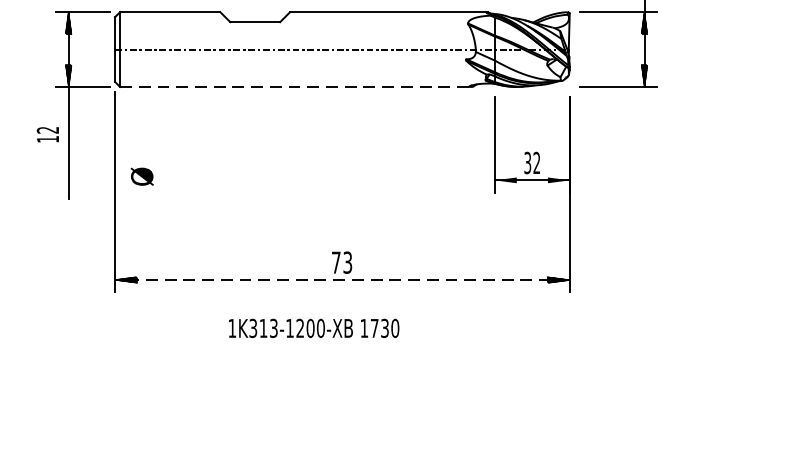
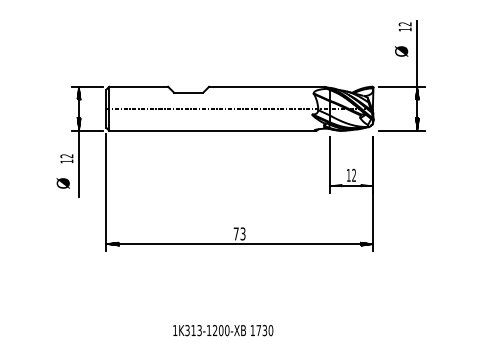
line: (295, 86) -> (212, 130), dashed -> solid
text: (527, 161) -> (348, 174), 32 -> 12
text: (140, 176) -> (62, 183), moved
line: (341, 280) -> (239, 244), dashed -> solid
text: (314, 328) -> (223, 330), moved

